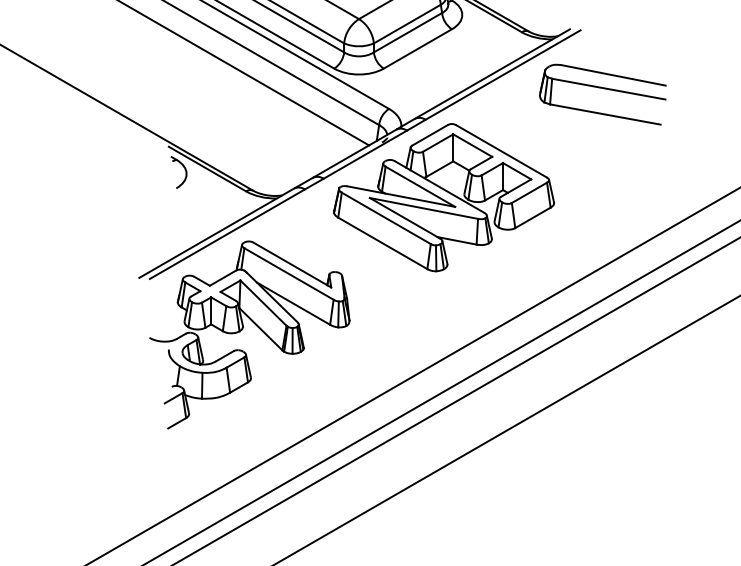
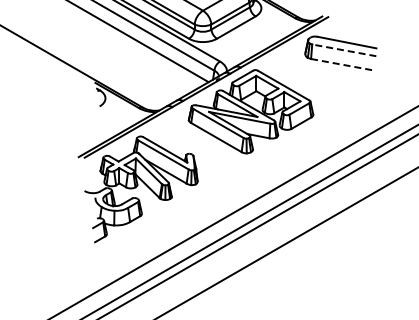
line: (609, 89) -> (344, 50), solid -> dashed
line: (605, 114) -> (342, 64), solid -> dashed

